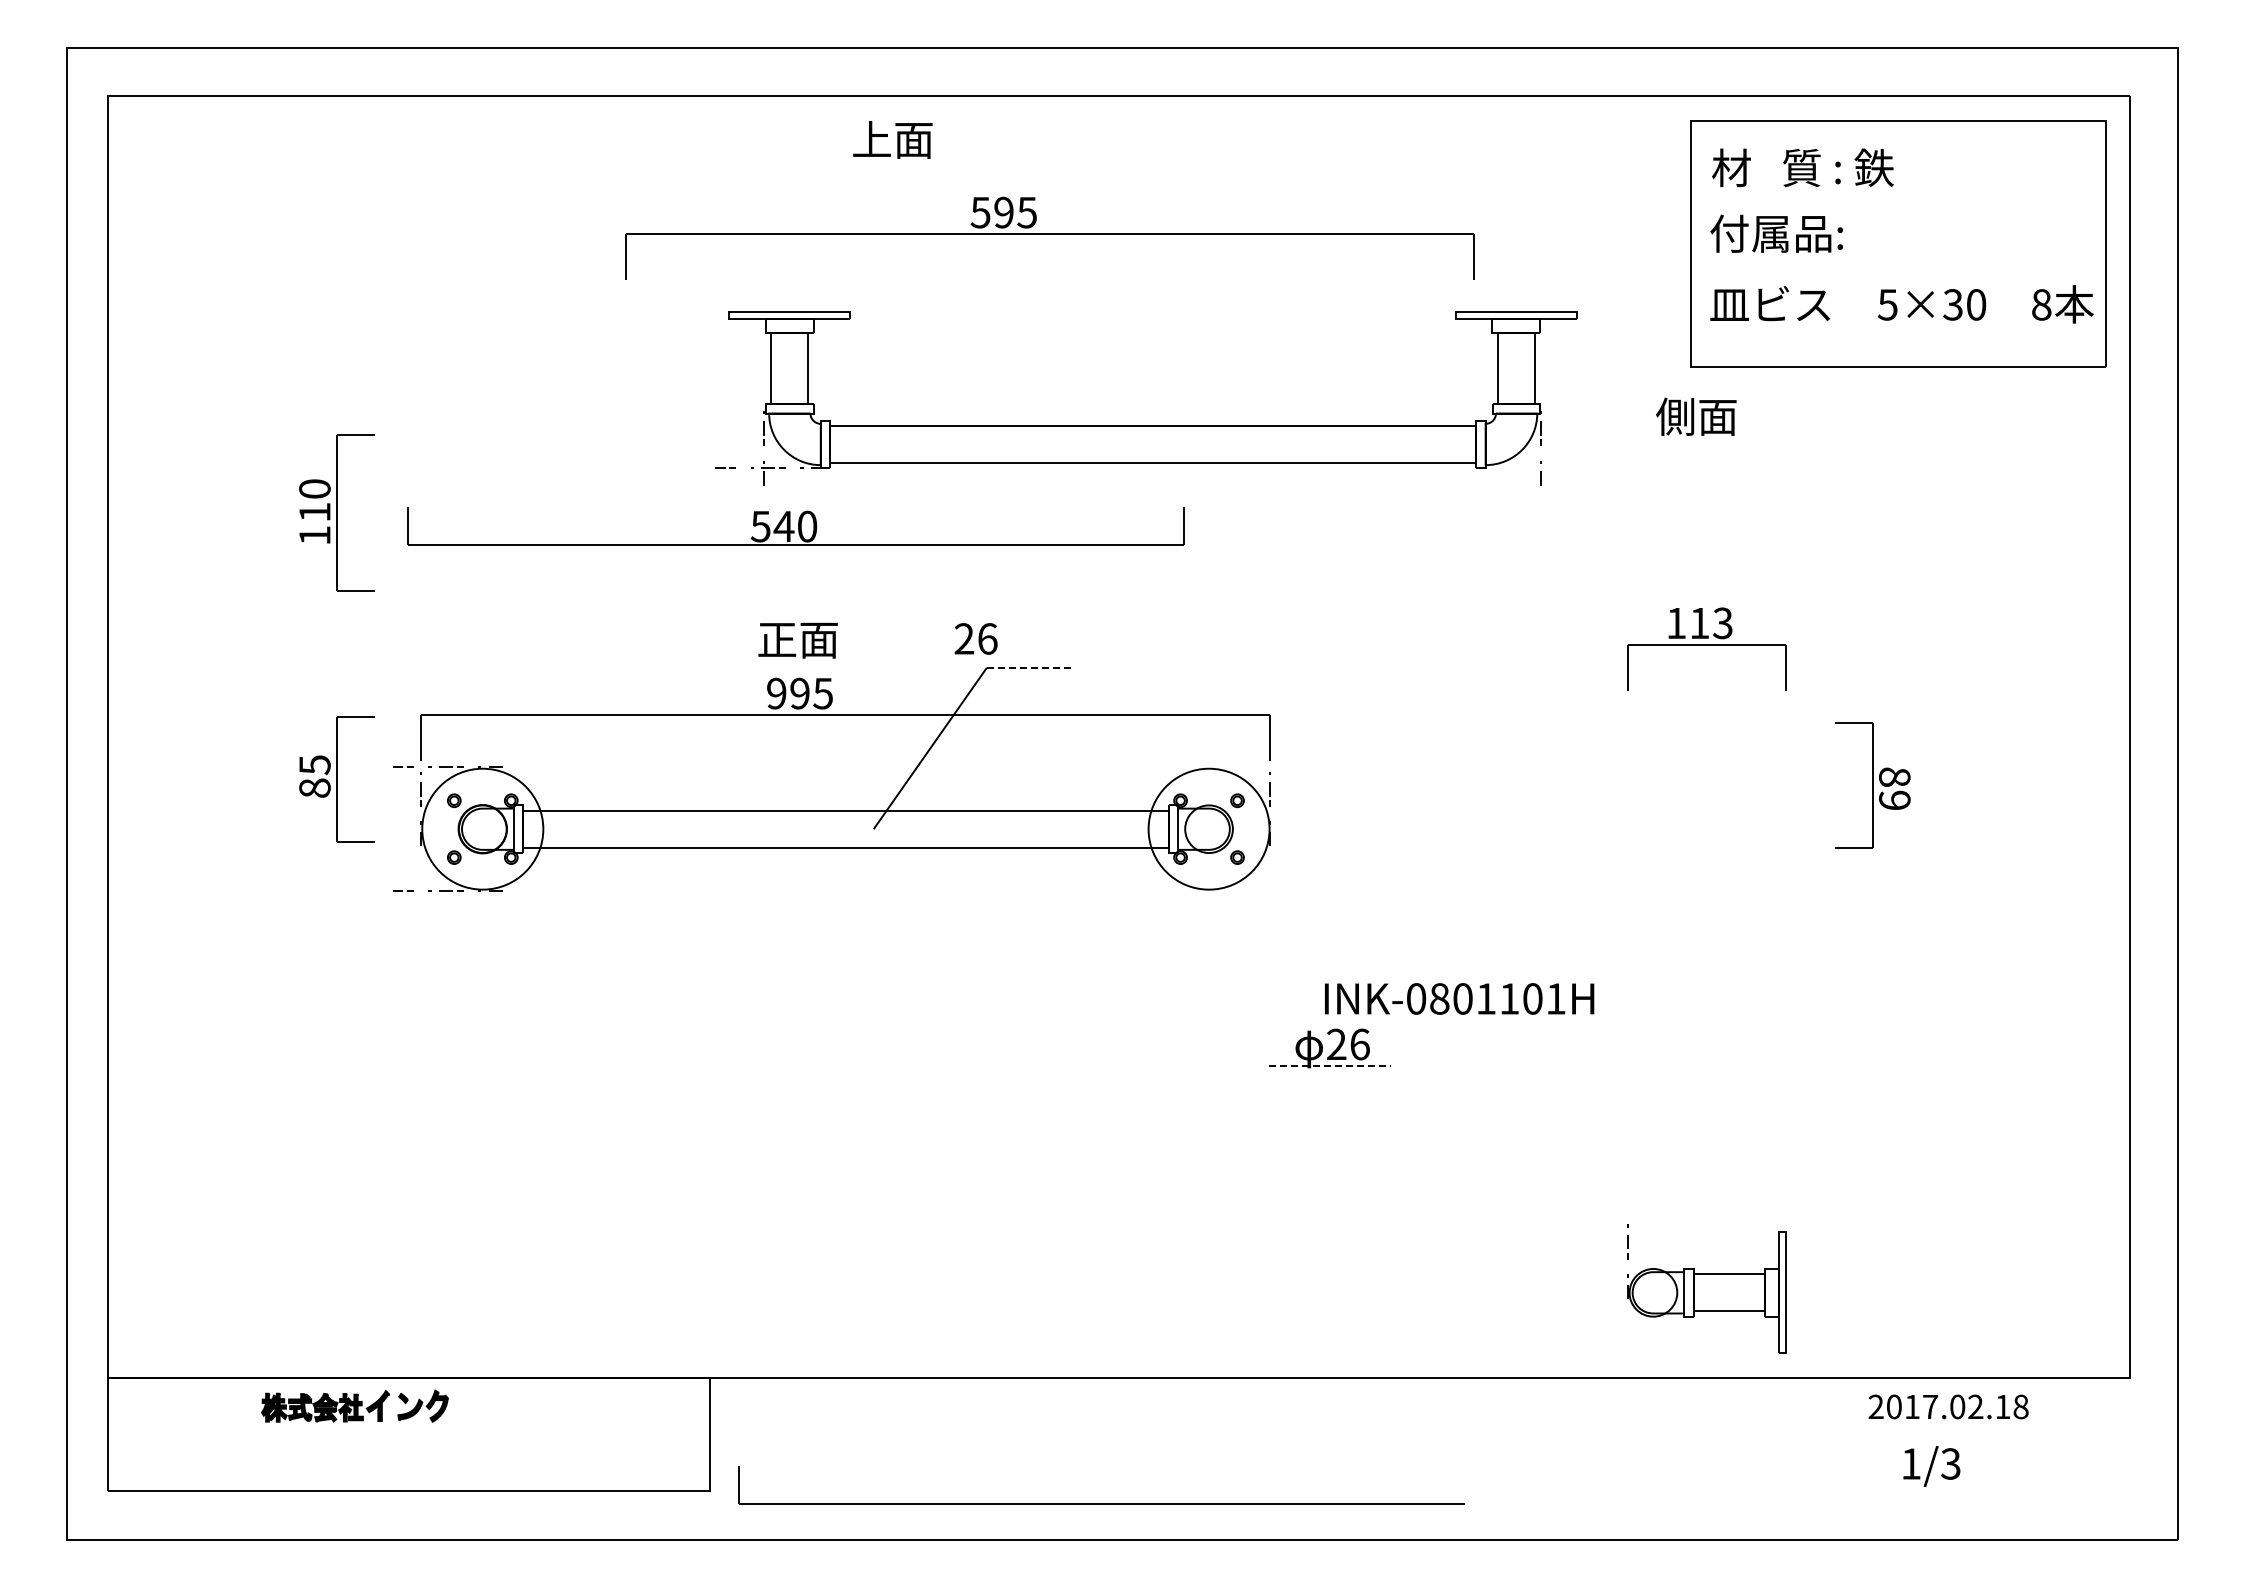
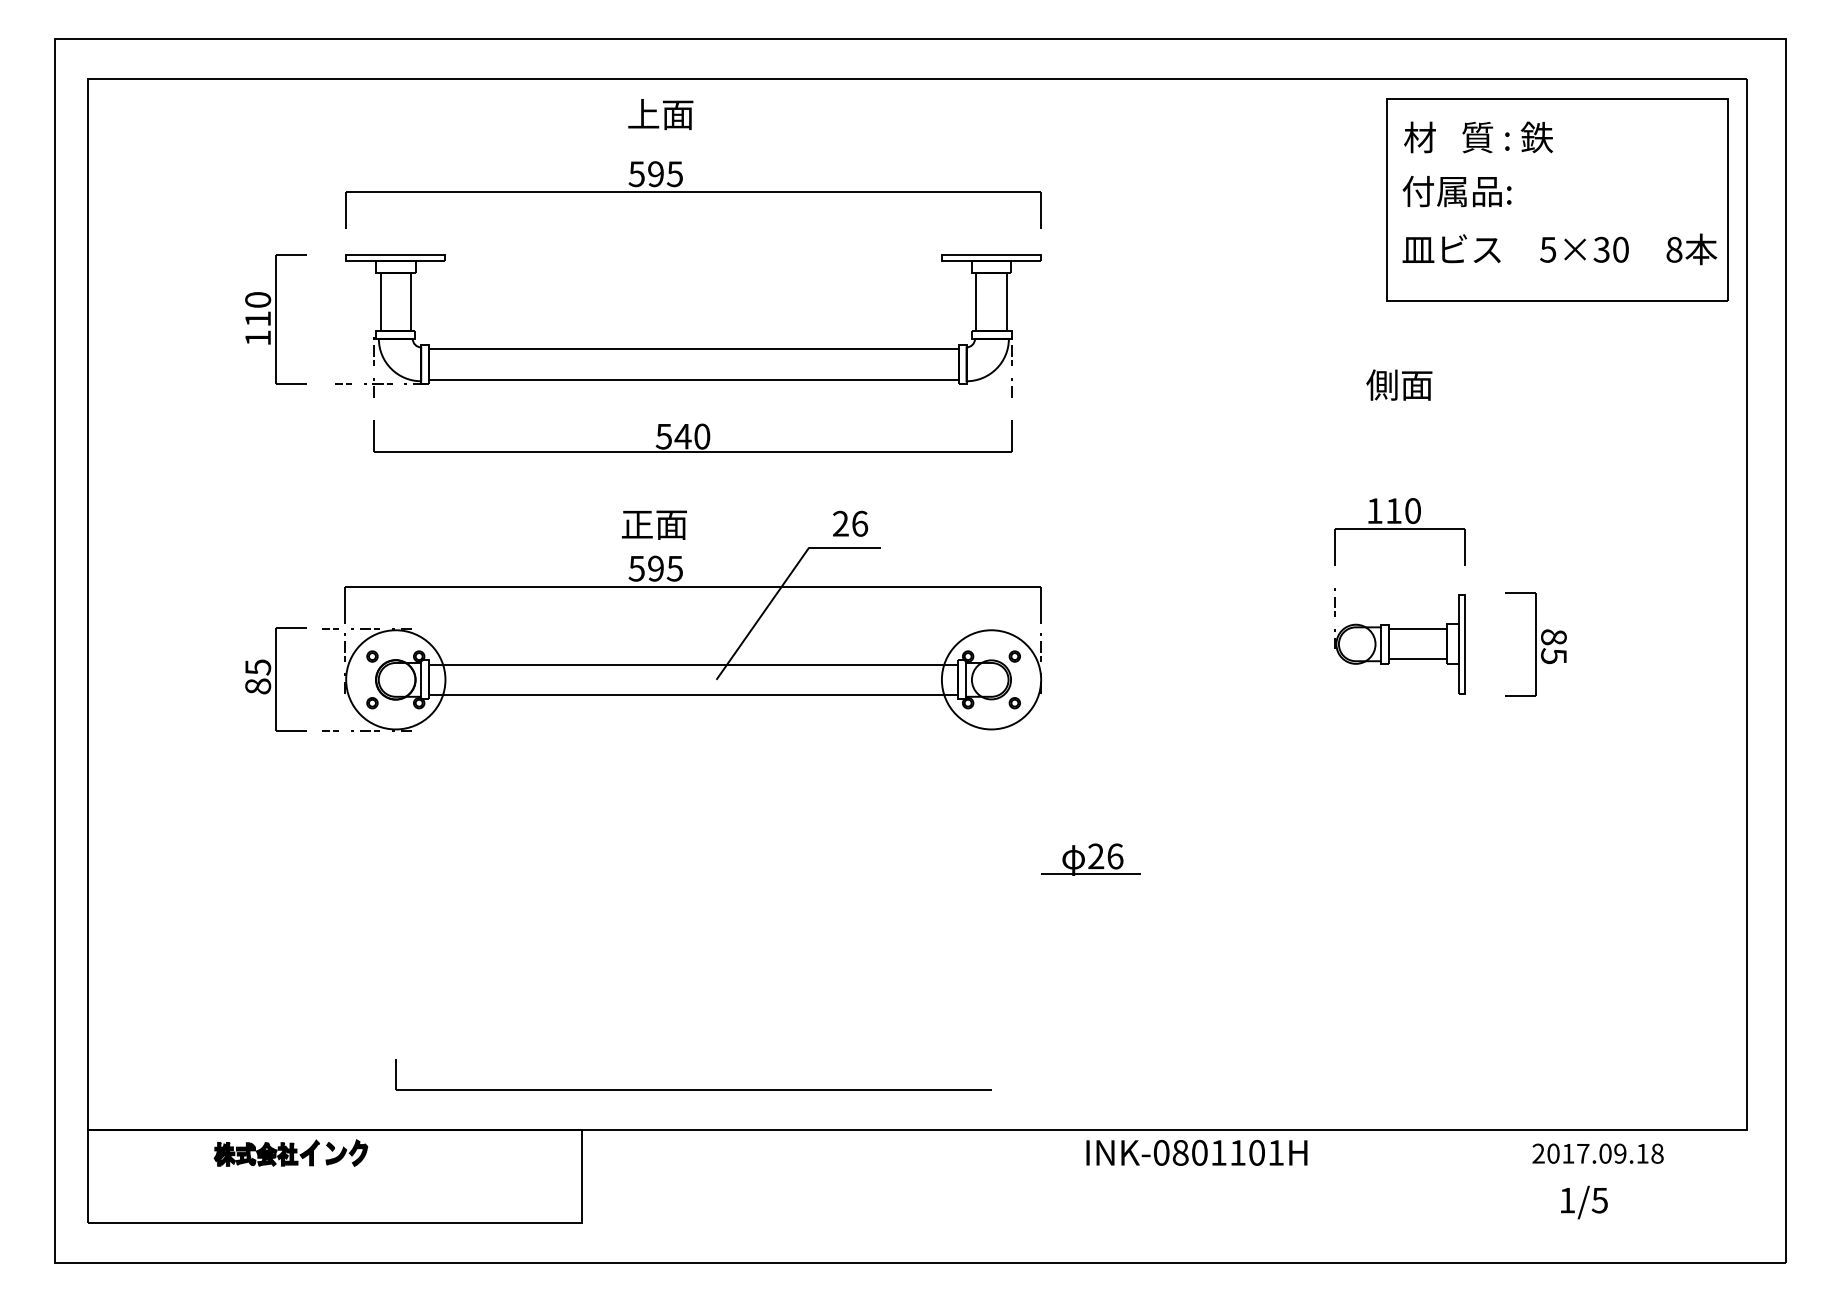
text: (892, 139) -> (660, 114), moved
part: (1049, 237) -> (693, 194), moved
text: (1696, 416) -> (1399, 384), moved
part: (1146, 425) -> (688, 348), moved
part: (336, 512) -> (275, 319), moved
part: (795, 526) -> (692, 436), moved
text: (1722, 623) -> (1412, 511), 113 -> 110
text: (975, 638) -> (849, 523), moved
line: (1030, 667) -> (845, 547), dashed -> solid
text: (776, 693) -> (636, 568), 995 -> 595
part: (336, 779) -> (275, 679), moved
text: (1894, 799) -> (1553, 655), 89 -> 85
text: (1459, 998) -> (1196, 1152), moved
line: (1330, 1066) -> (1091, 874), dashed -> solid
part: (1706, 1288) -> (1399, 640), moved
text: (1975, 1407) -> (1620, 1154), 2017.02.18 -> 2017.09.18
text: (1950, 1463) -> (1599, 1200), 1/3 -> 1/5
part: (1101, 1503) -> (693, 1089), moved

